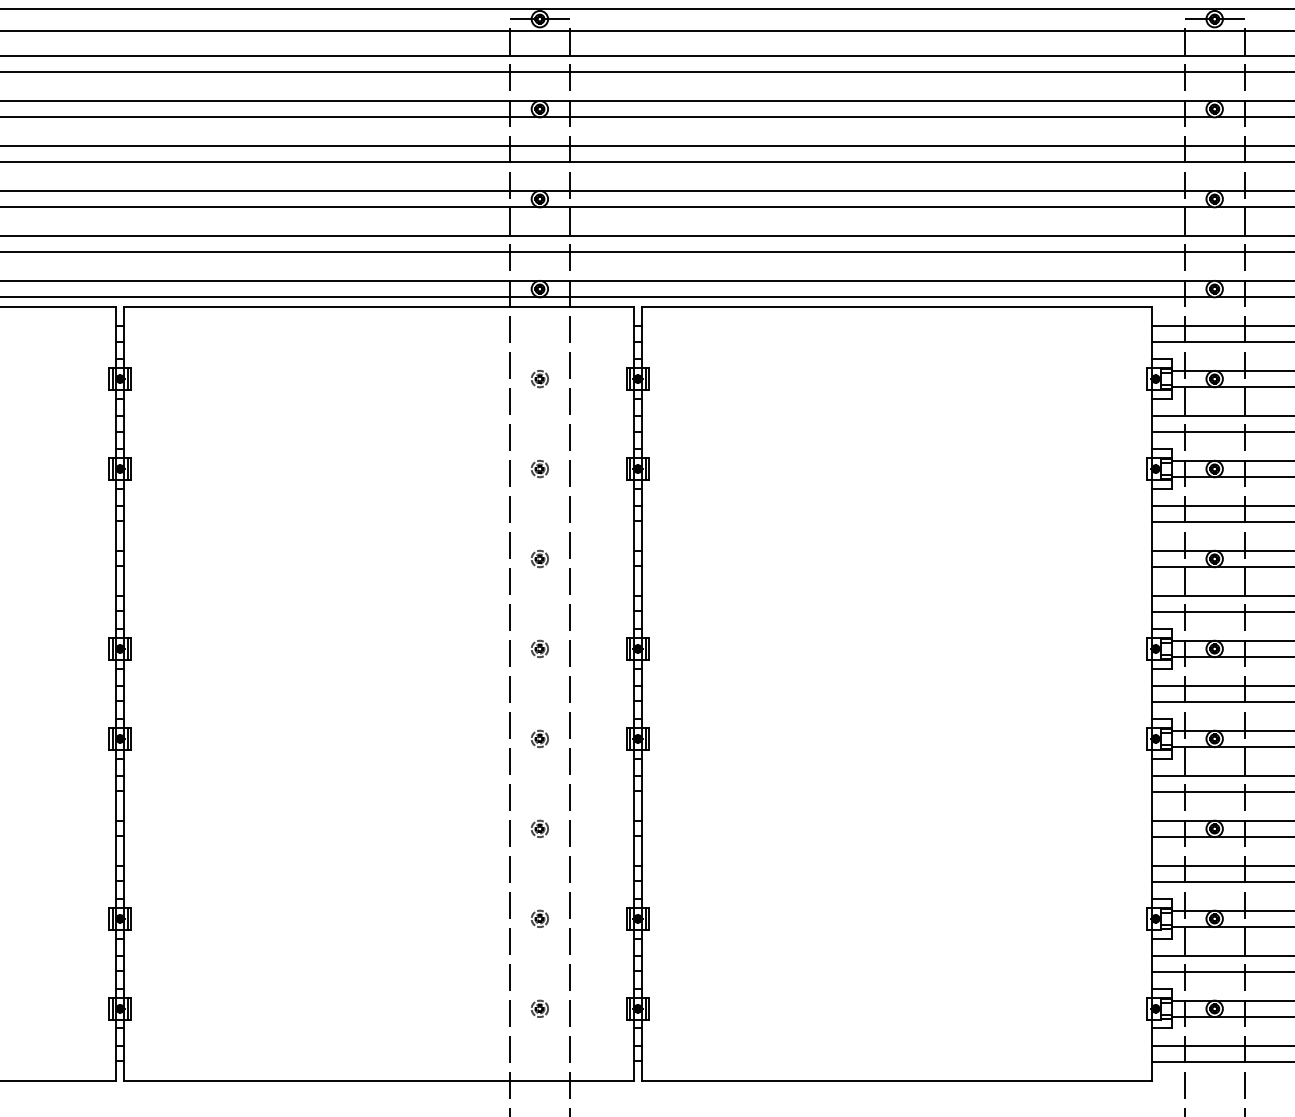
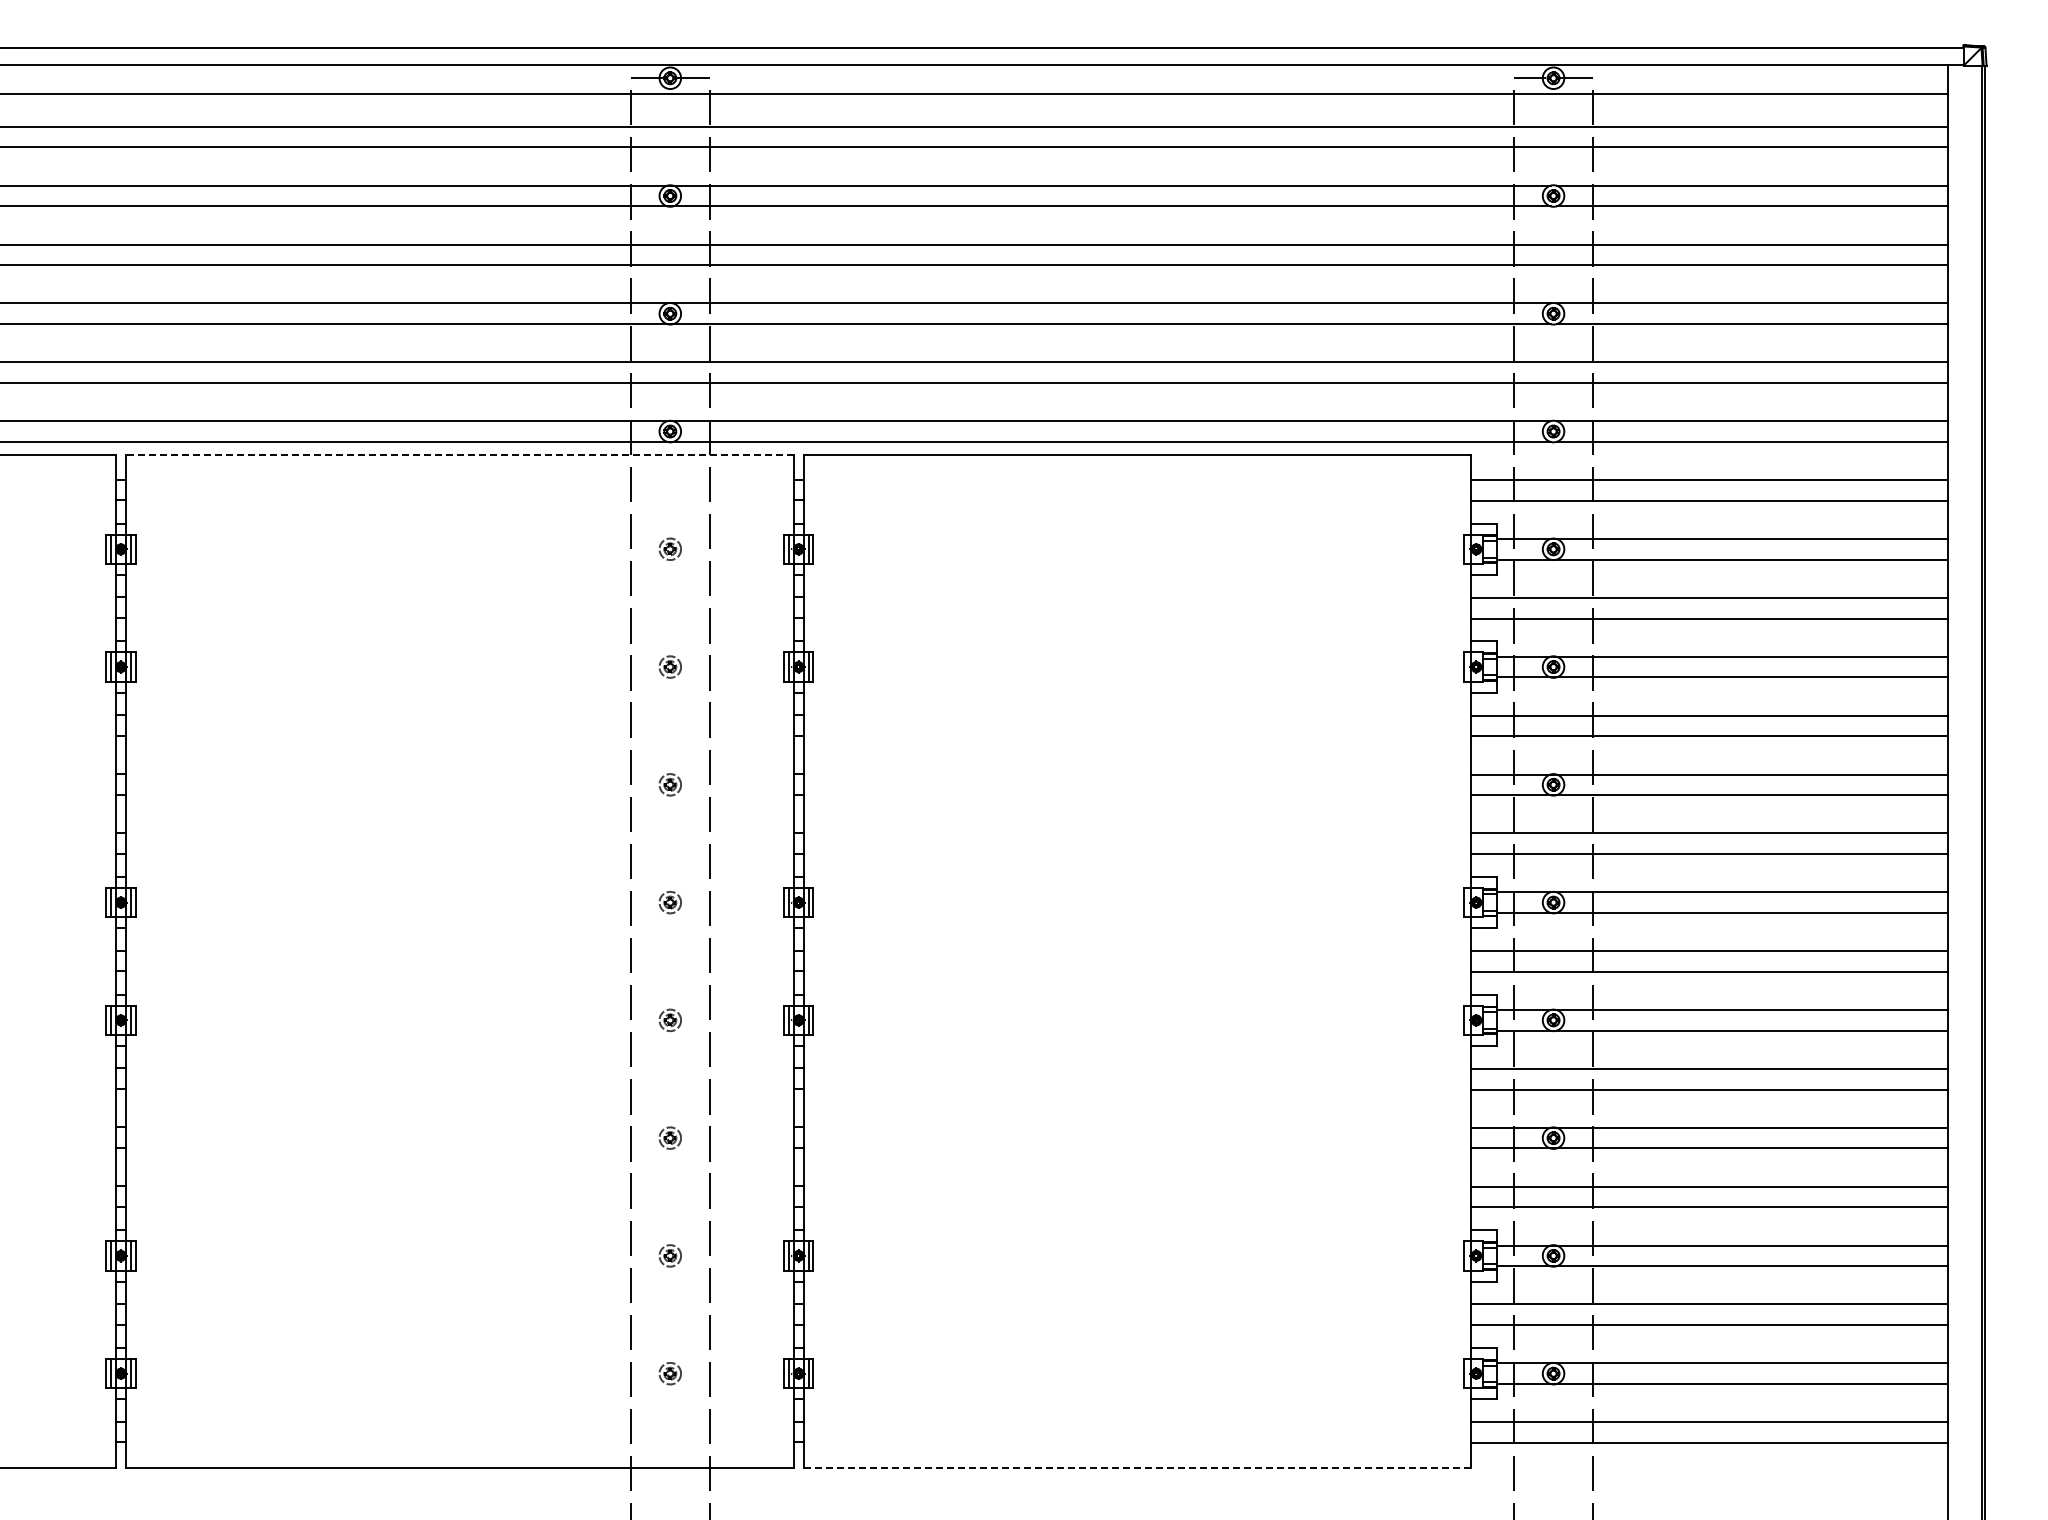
line: (378, 306) -> (459, 454), solid -> dashed
line: (896, 1081) -> (1137, 1468), solid -> dashed

